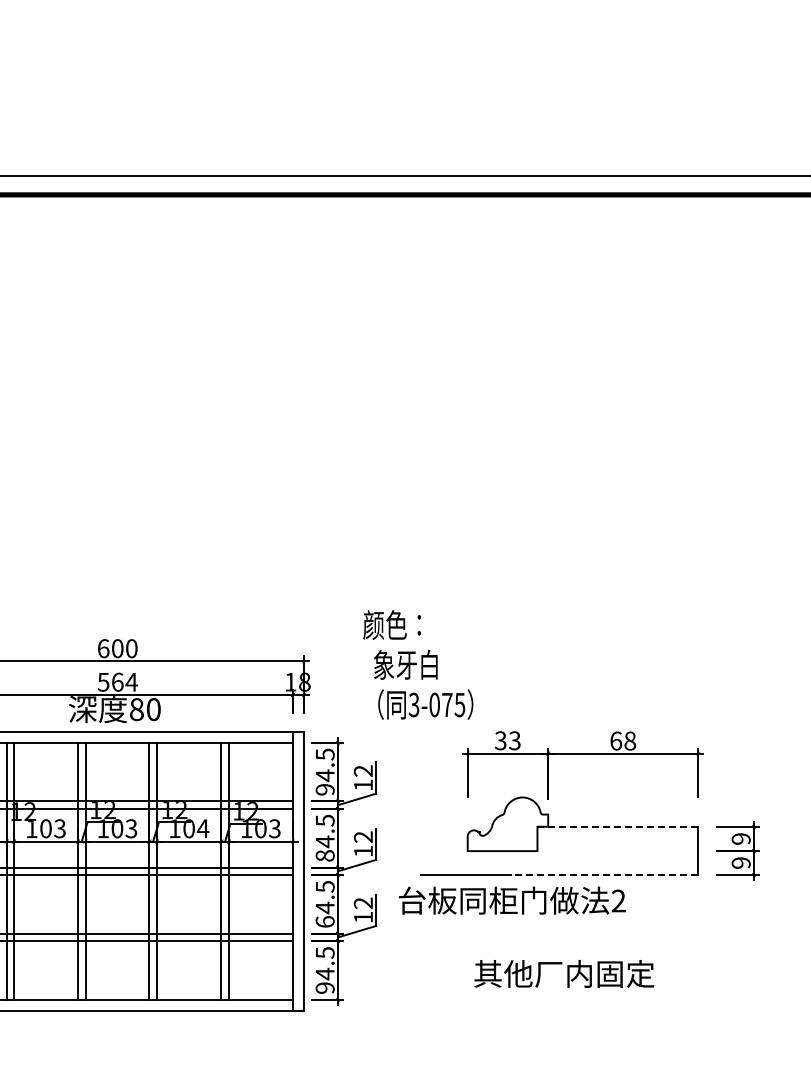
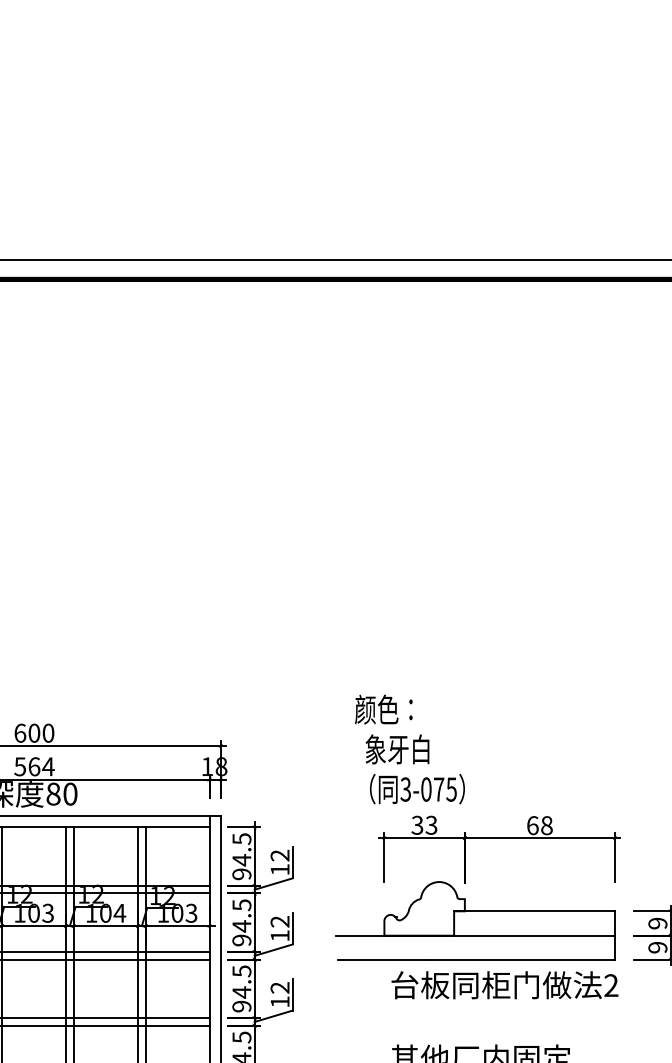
text: (418, 664) -> (410, 749), moved
line: (618, 826) -> (535, 911), dashed -> solid
line: (558, 851) -> (475, 936), added
text: (324, 855) -> (241, 940), 84.5 -> 94.5
line: (604, 875) -> (521, 960), dashed -> solid
text: (511, 900) -> (504, 985), moved
text: (324, 921) -> (241, 1006), 64.5 -> 94.5

